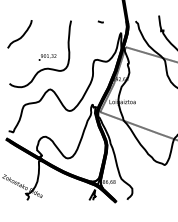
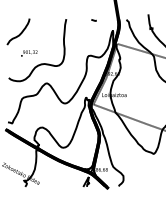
text: (47, 57) -> (29, 53), moved

